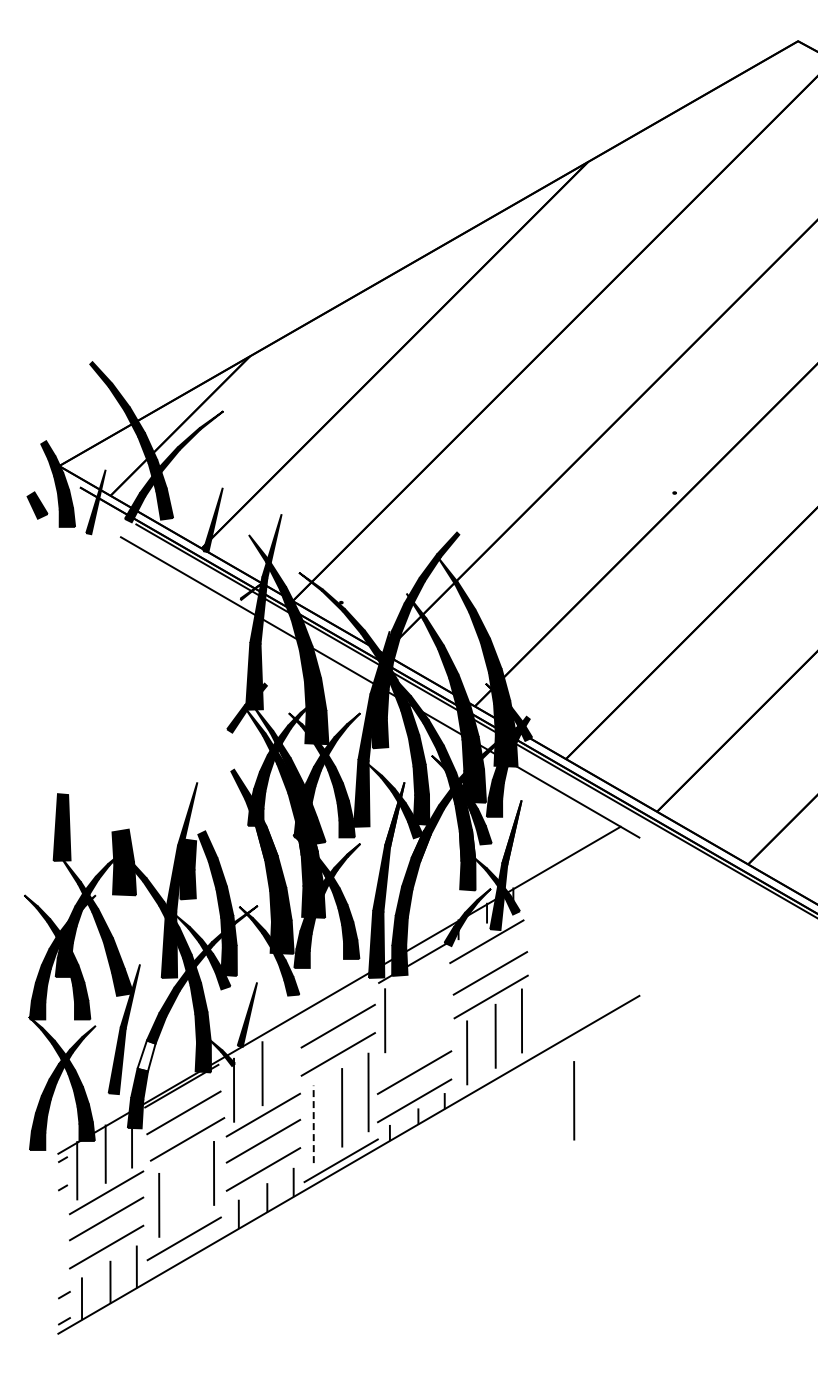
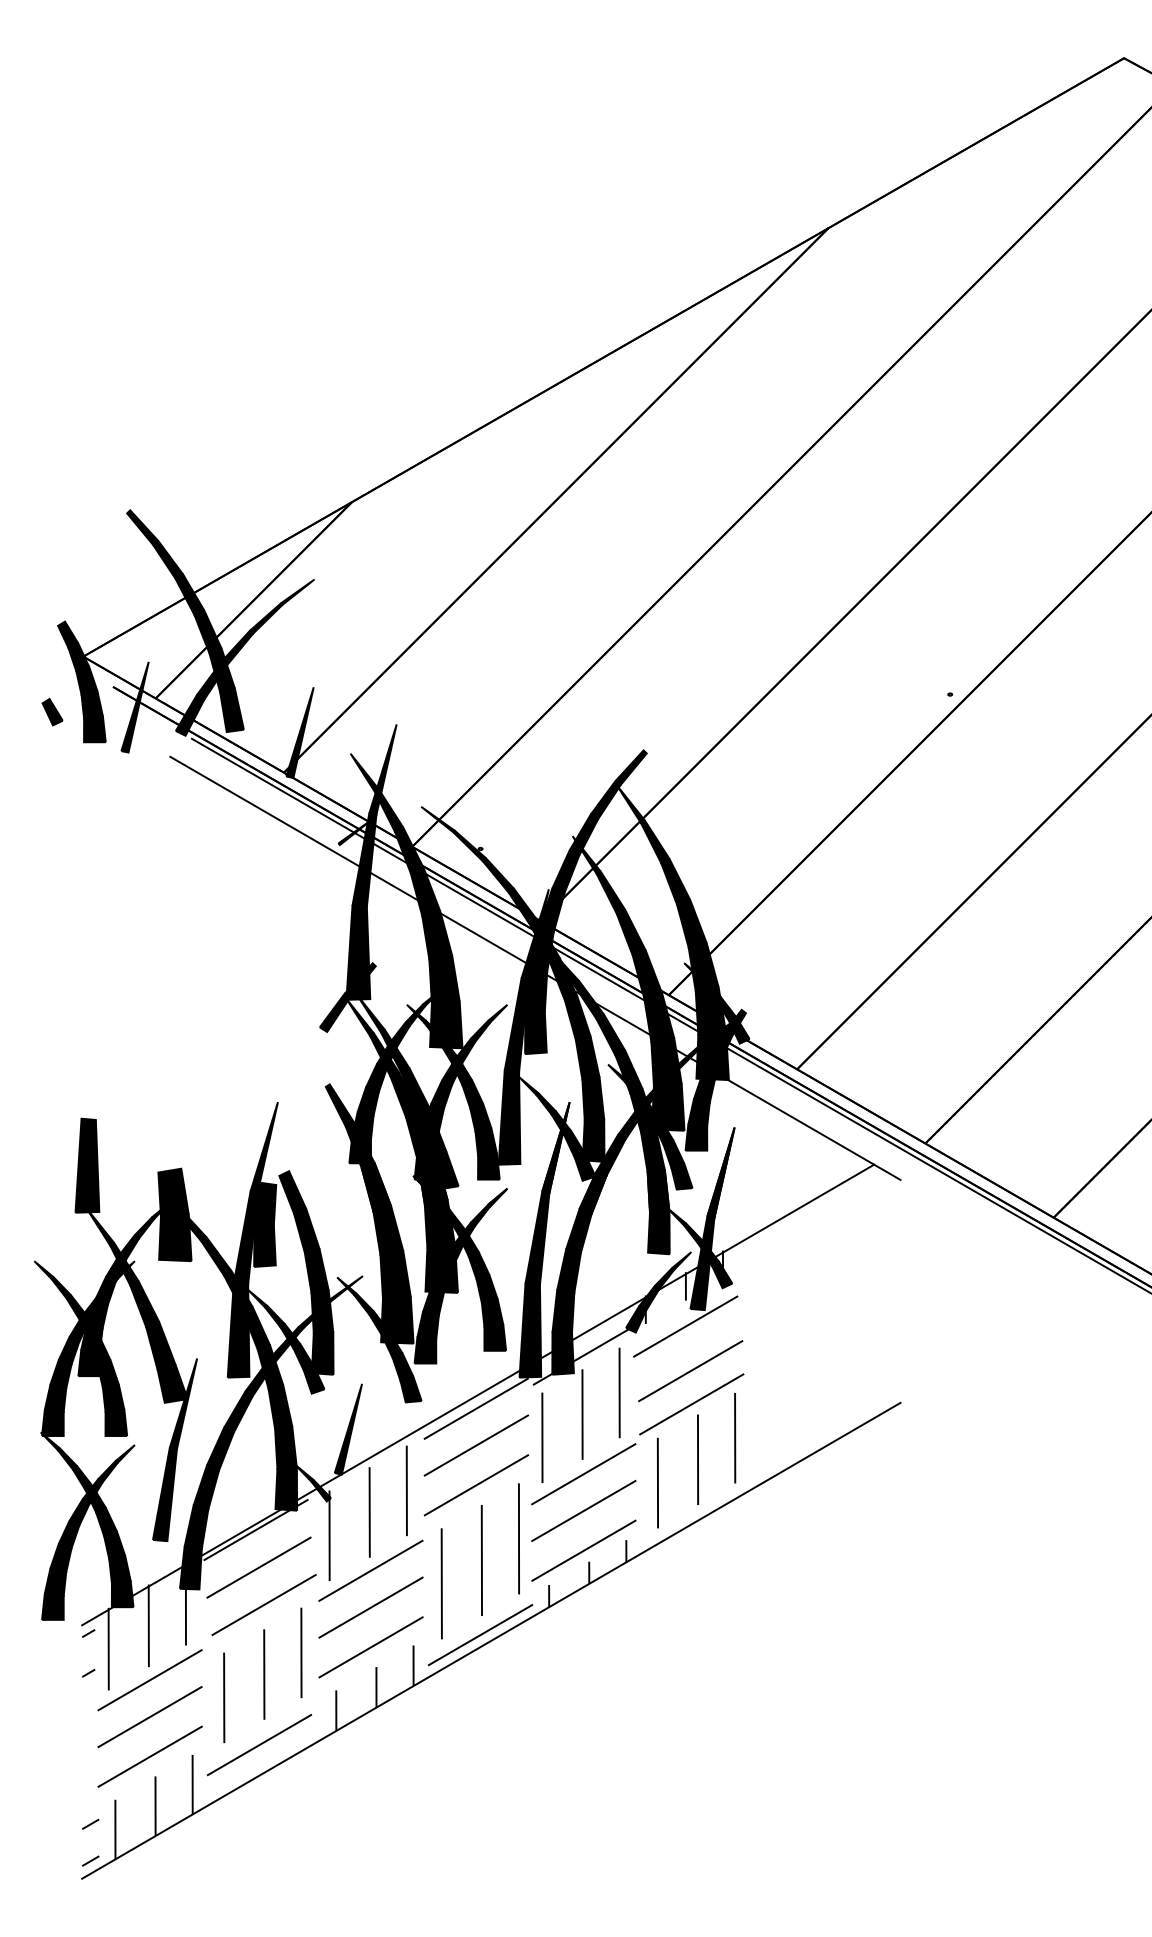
part: (36, 505) -> (51, 712), size x0.71
line: (439, 988) -> (618, 1392), added
line: (337, 999) -> (475, 1407), added
line: (413, 1003) -> (582, 1413), added
line: (414, 1046) -> (583, 1474), added
fill: (146, 1055) -> (206, 1486), added
line: (288, 1057) -> (406, 1489), added
line: (574, 1100) -> (809, 1550), removed
line: (313, 1124) -> (441, 1584), dashed -> solid
line: (187, 1188) -> (264, 1674), added

